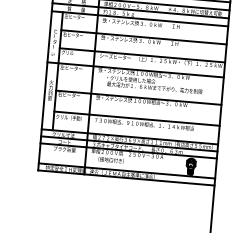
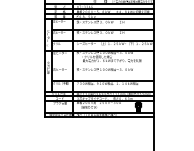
line: (138, 97) -> (102, 67), removed

